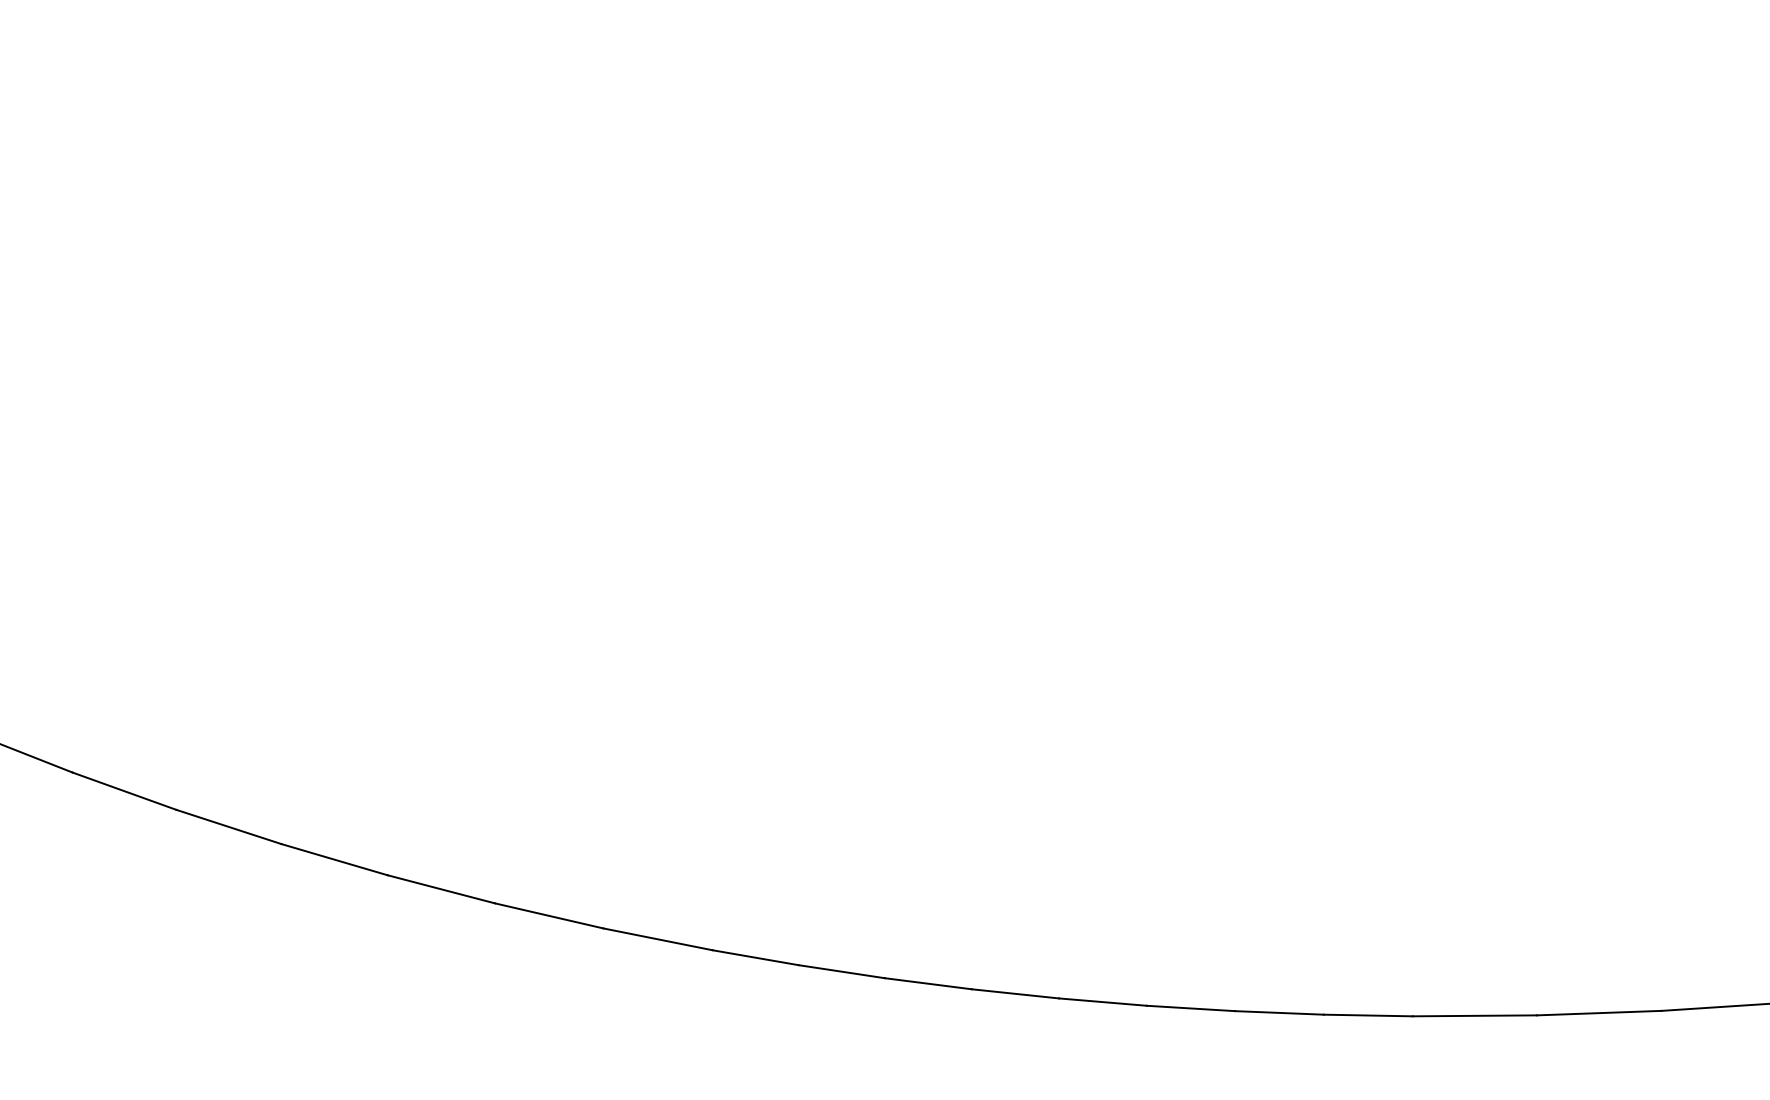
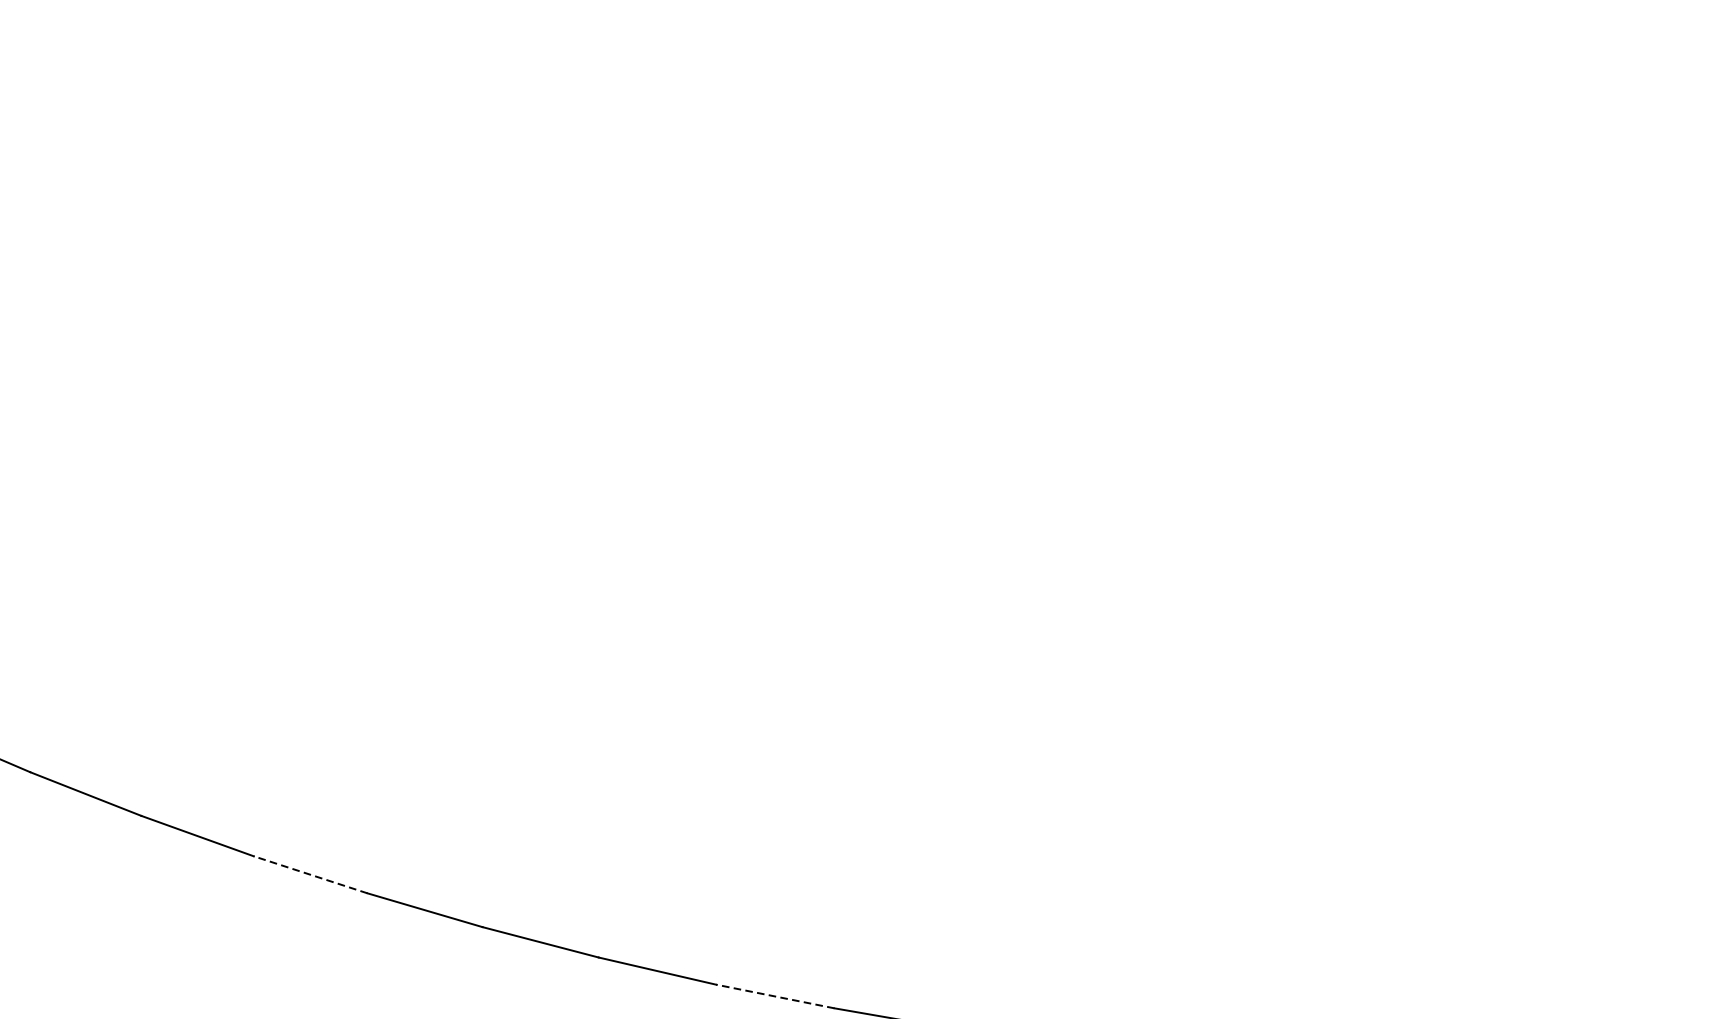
line: (228, 826) -> (310, 874), solid -> dashed
line: (658, 939) -> (775, 996), solid -> dashed

